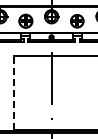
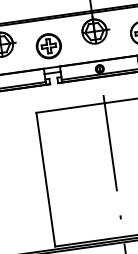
line: (14, 92) -> (46, 178), dashed -> solid

